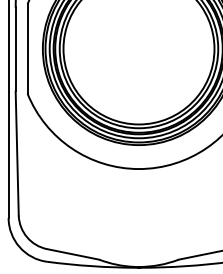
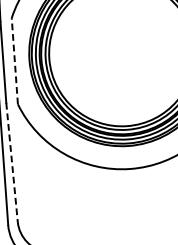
line: (27, 48) -> (14, 60), solid -> dashed
line: (17, 154) -> (12, 163), solid -> dashed

